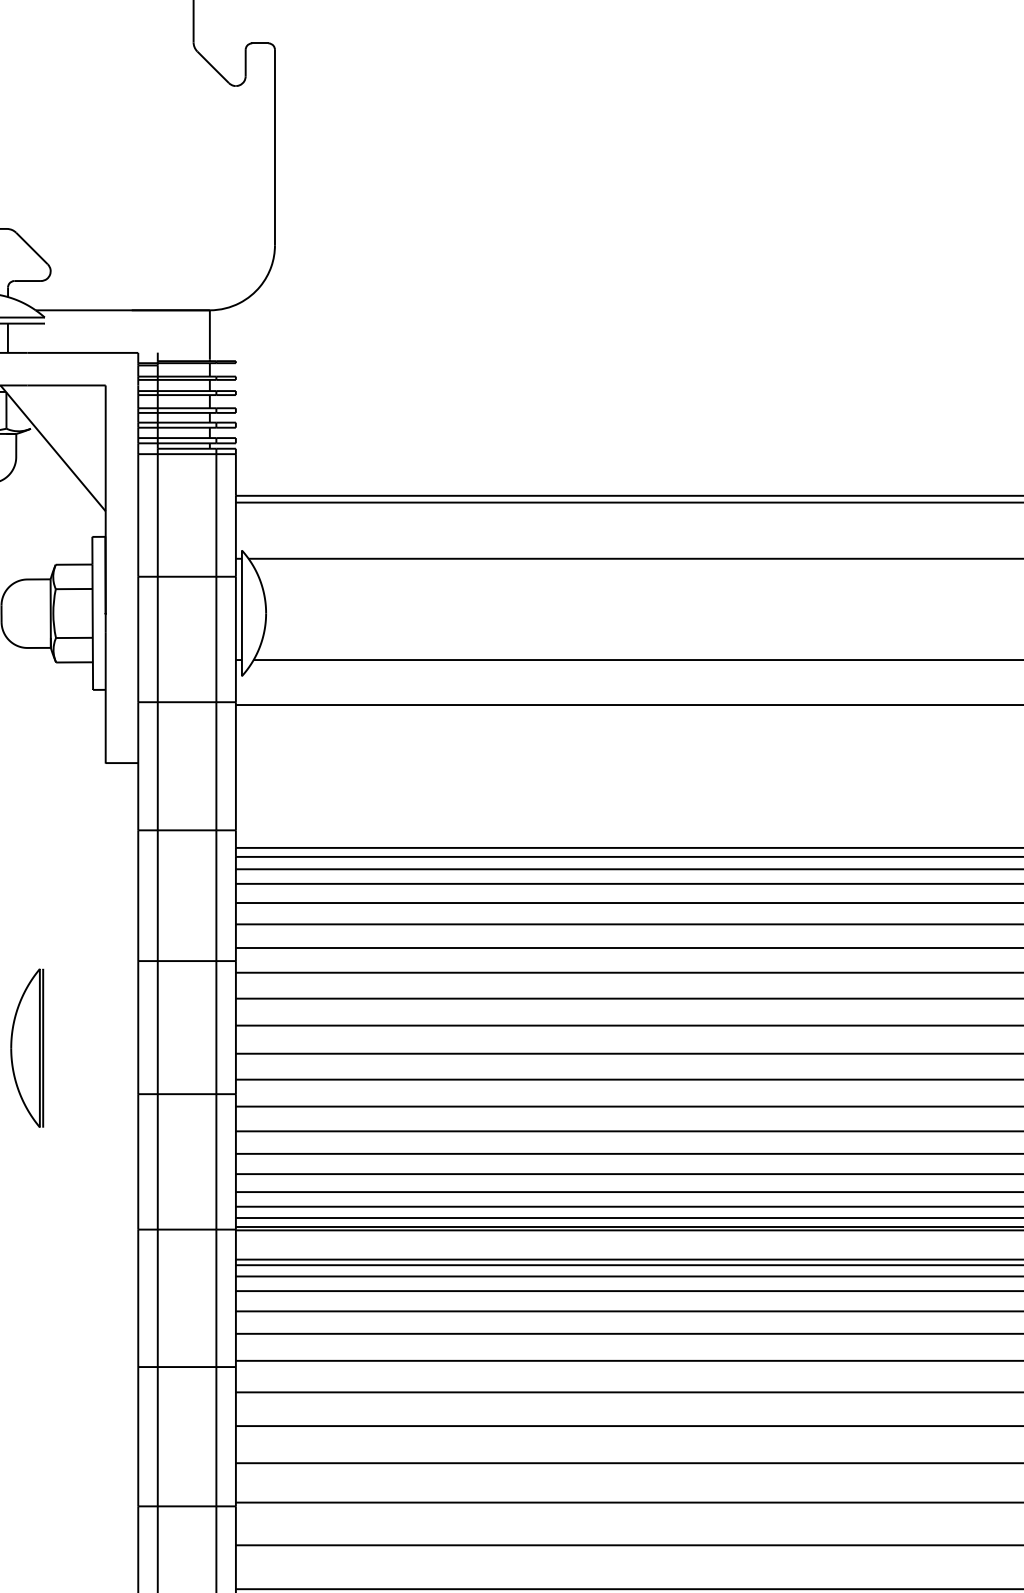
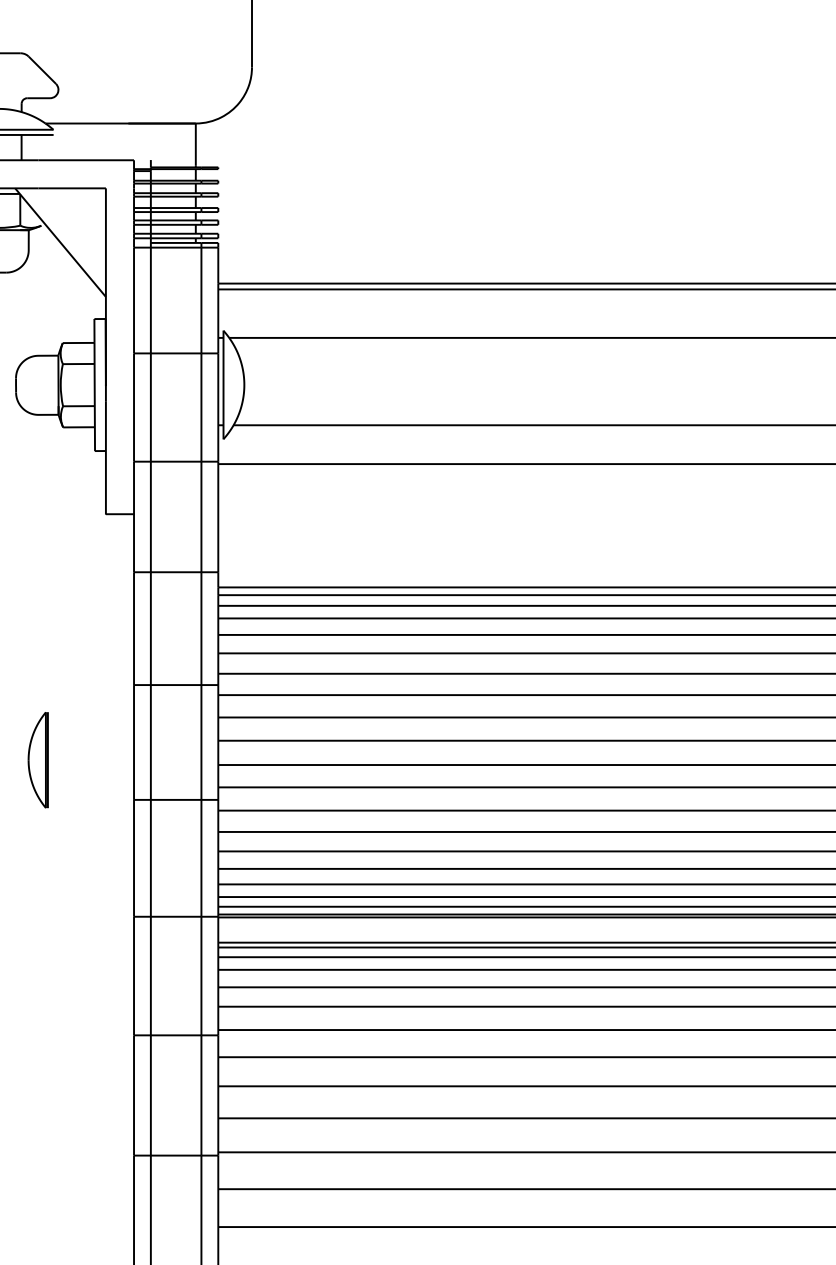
part: (27, 1047) -> (38, 759), size x0.7

